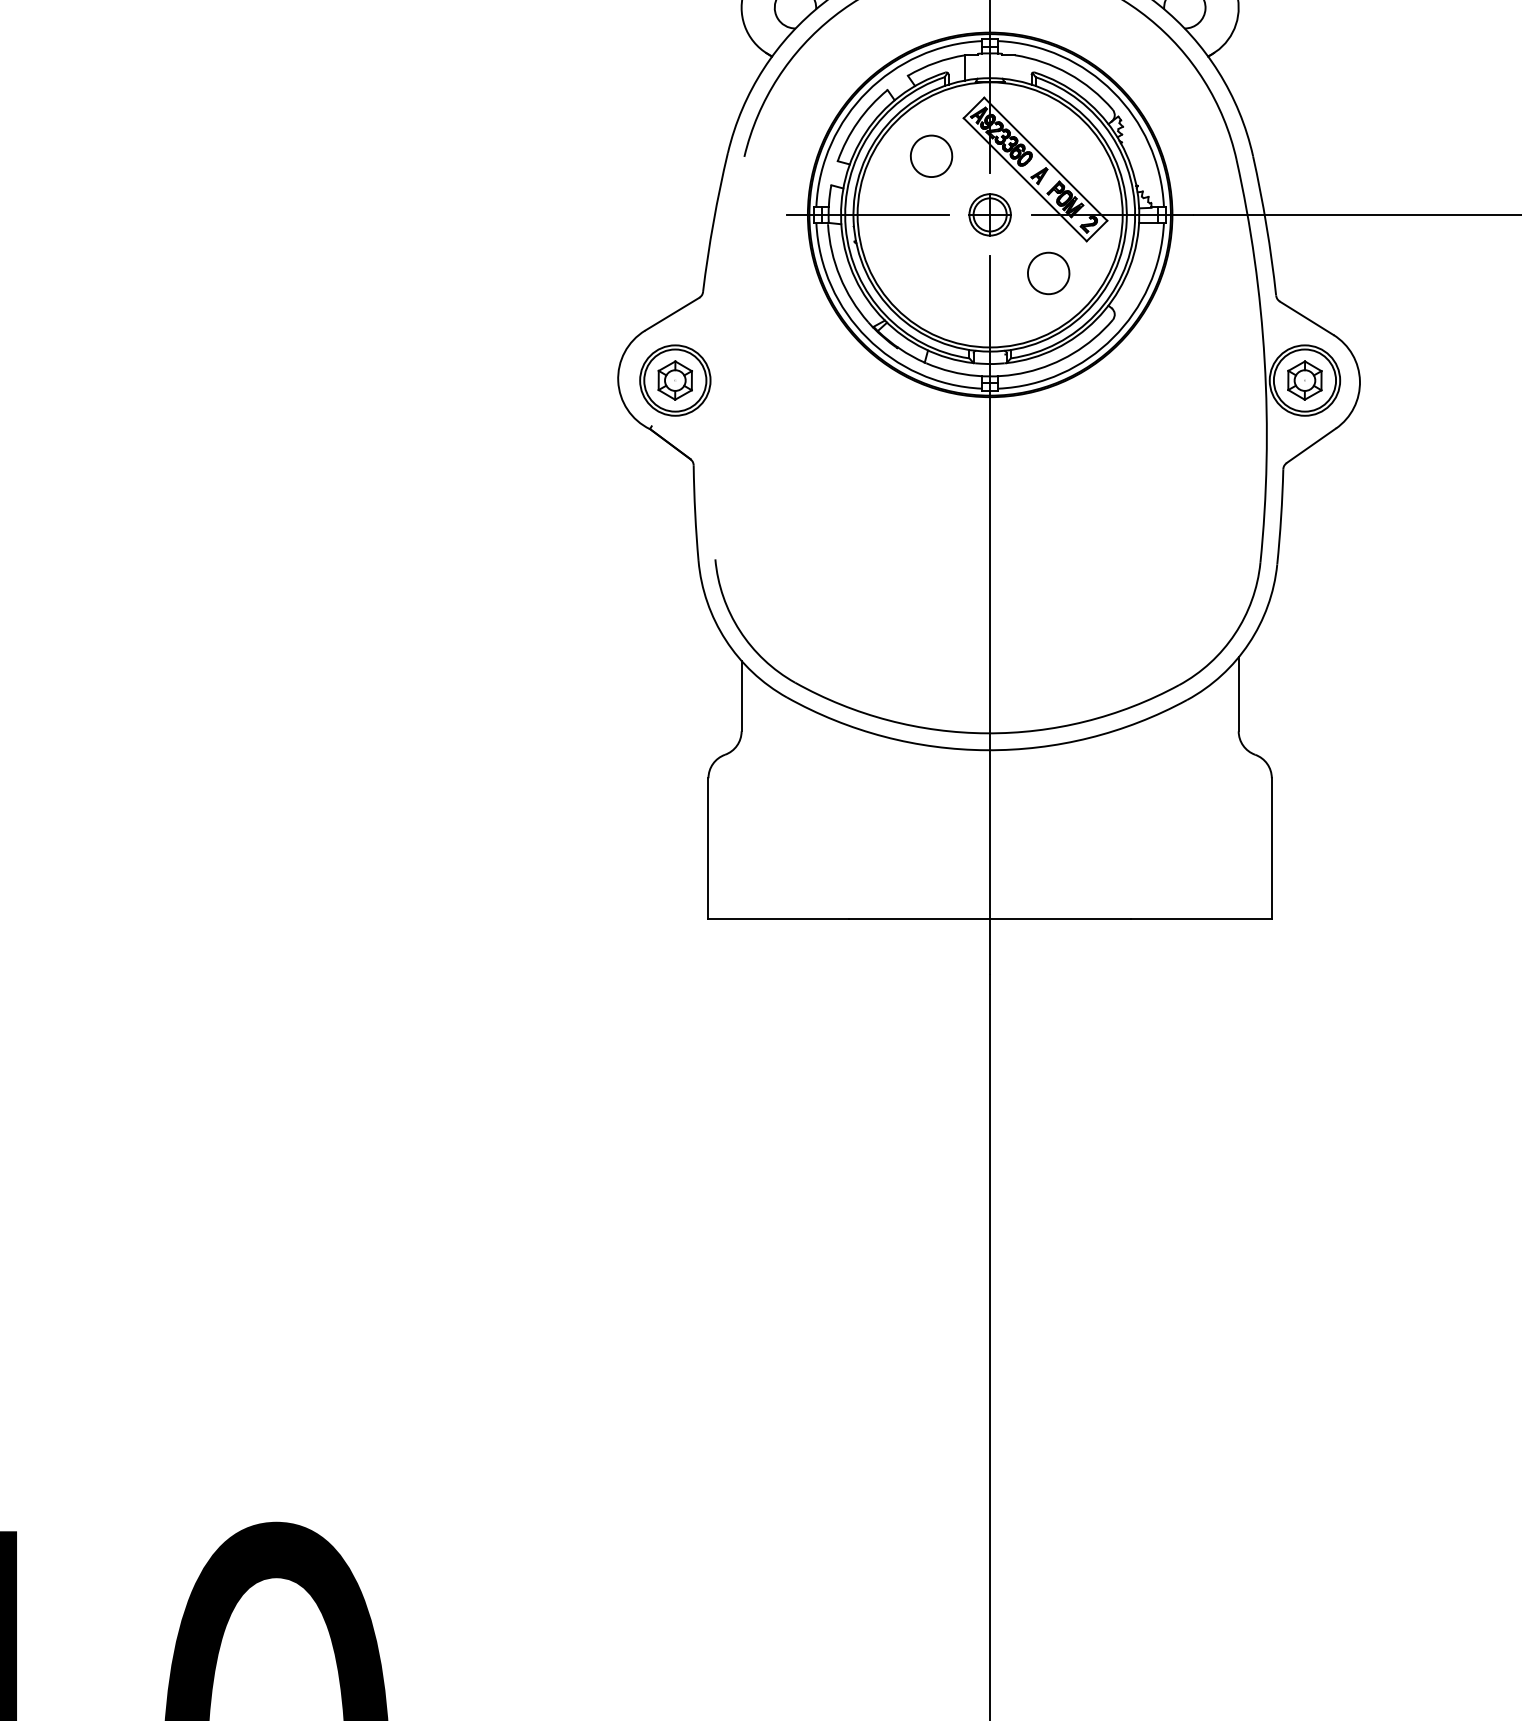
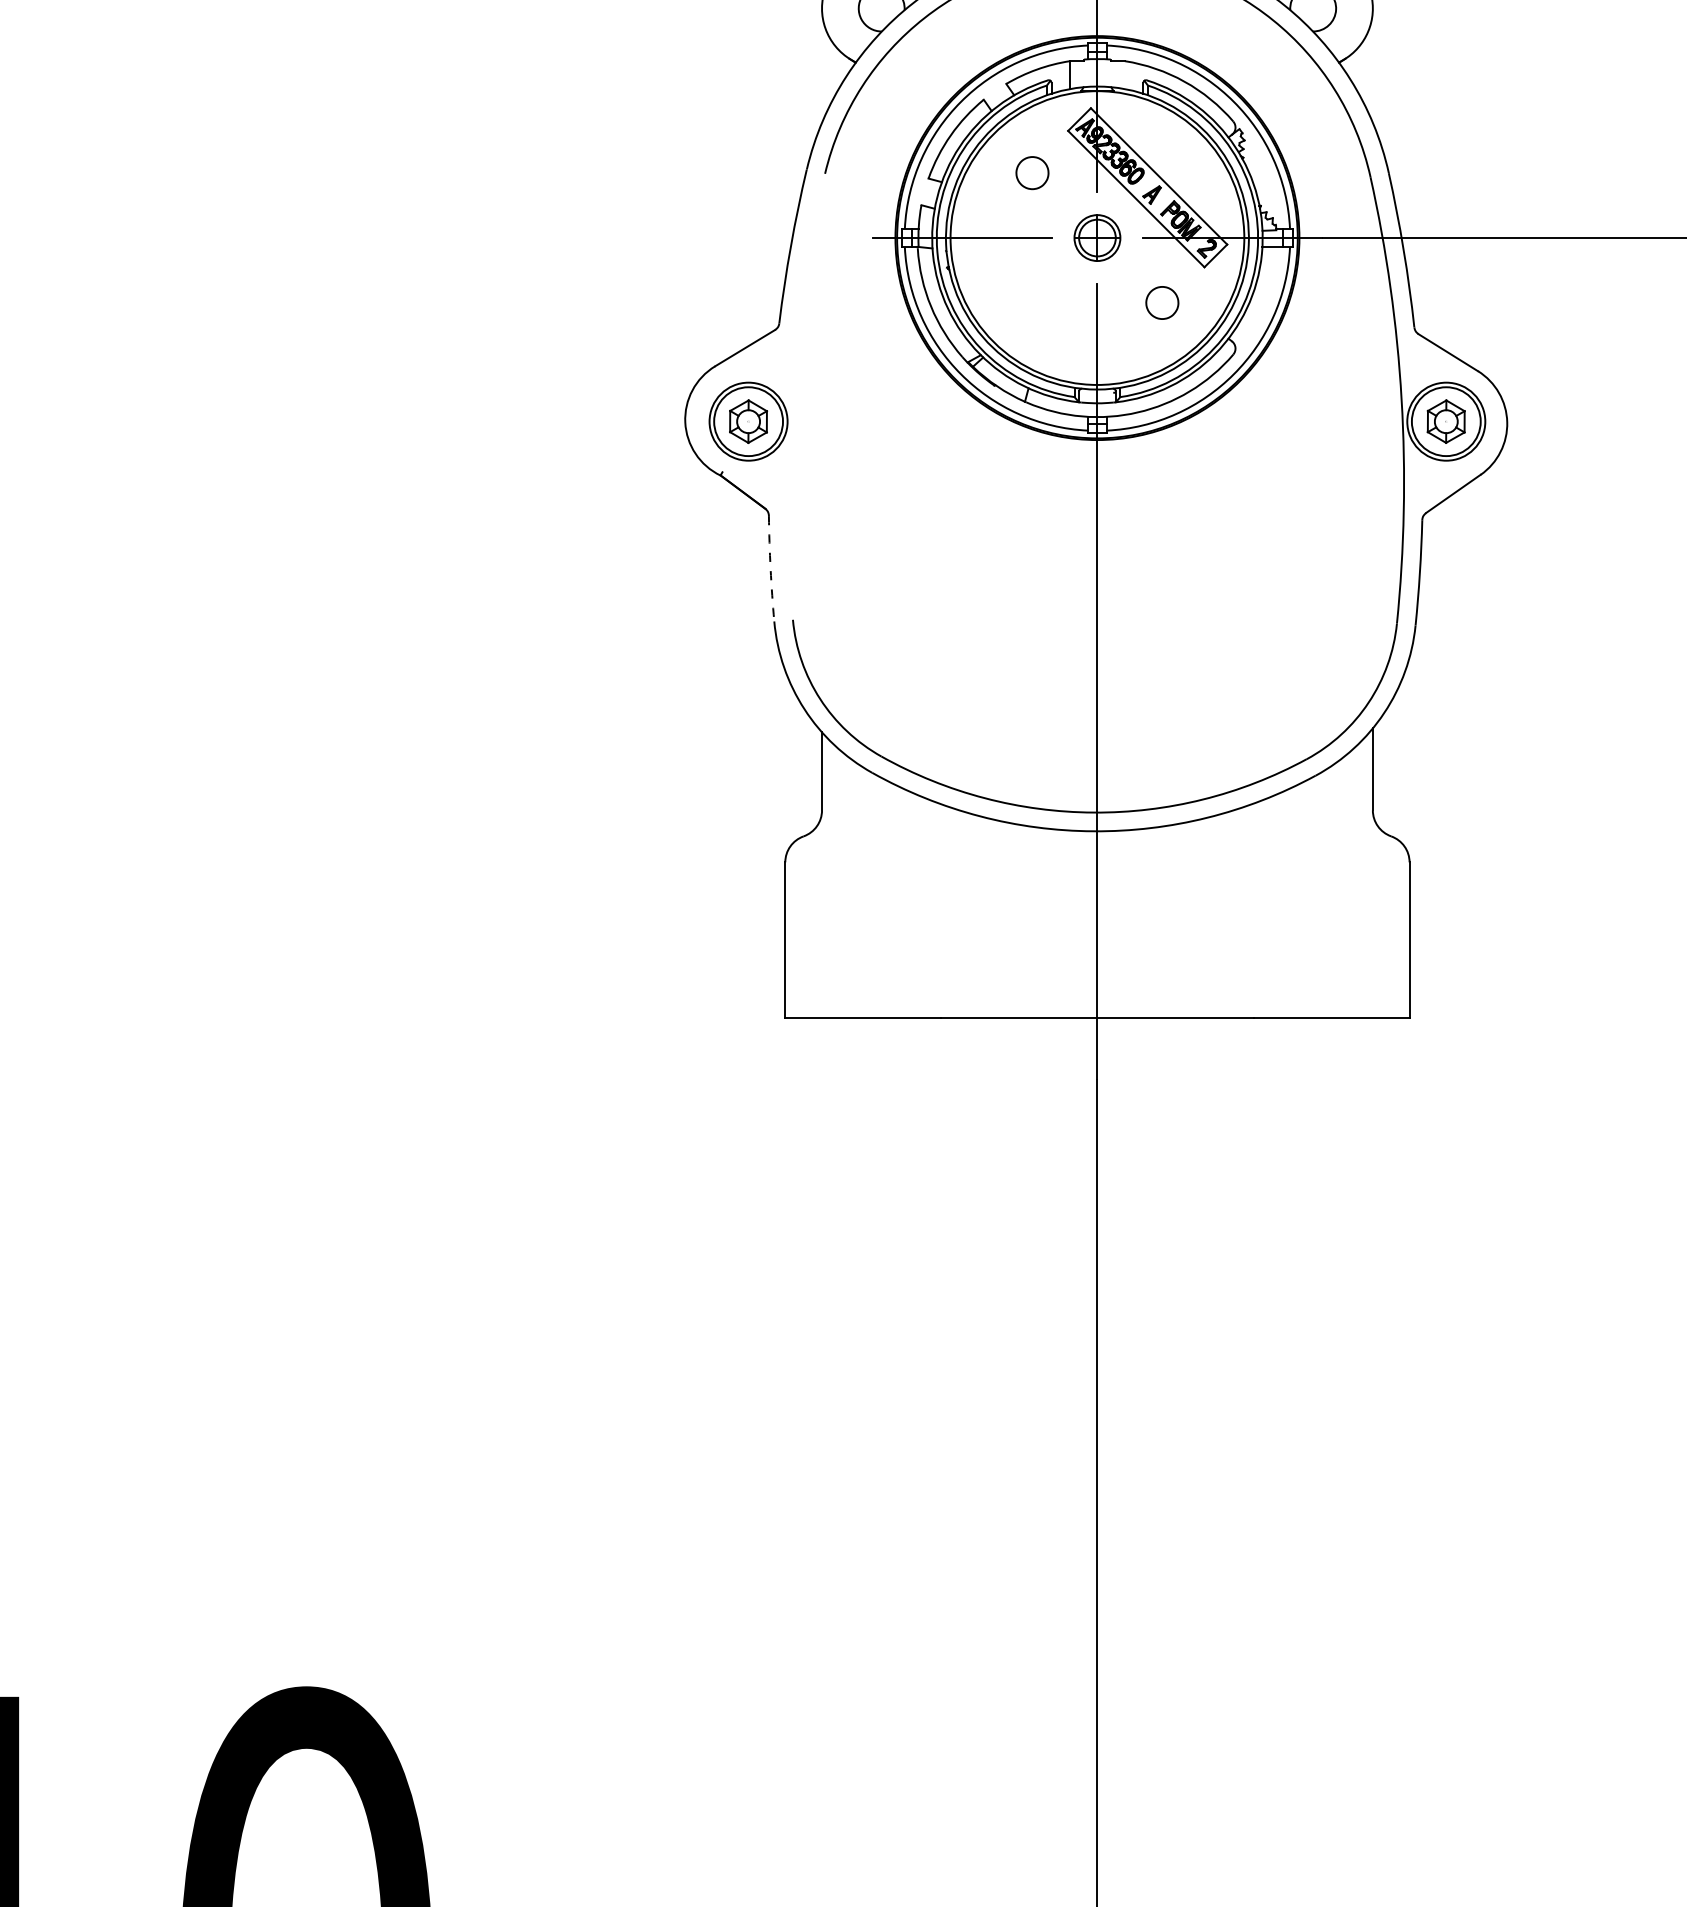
part: (931, 155) -> (1032, 172), size x0.7
part: (1048, 273) -> (1162, 302), size x0.7
arc: (695, 513) -> (770, 568), solid -> dashed

